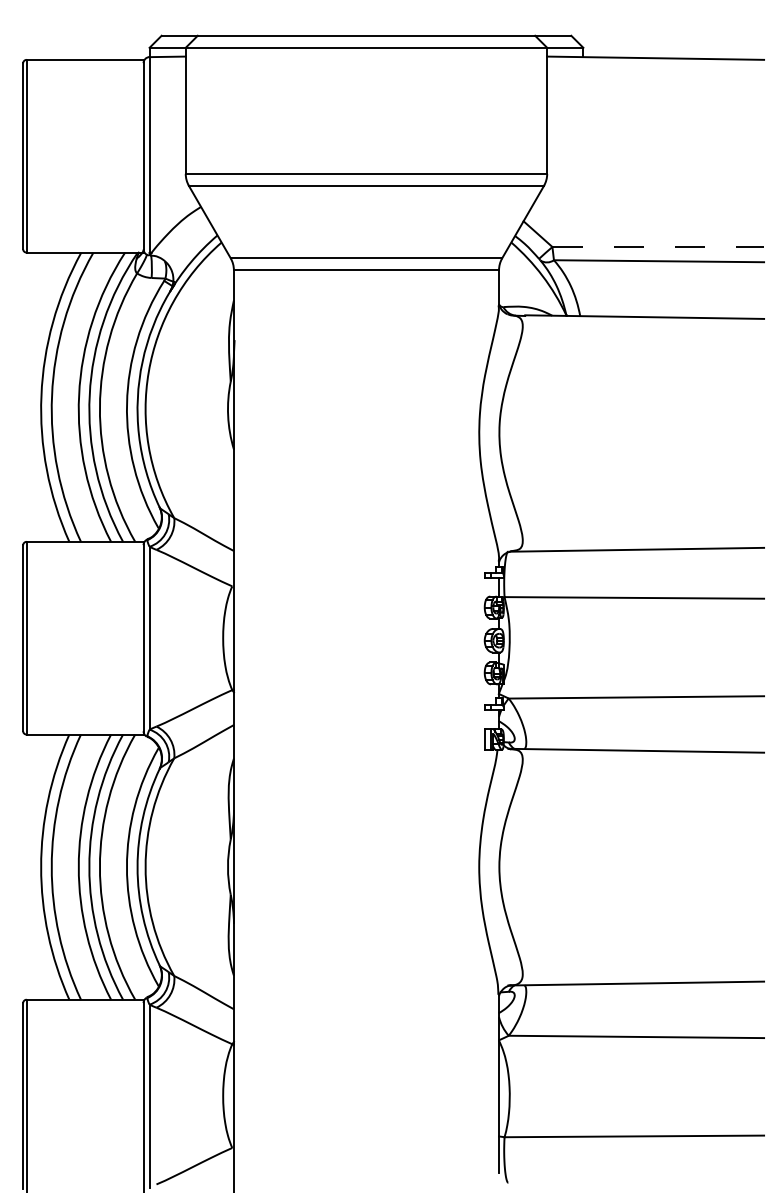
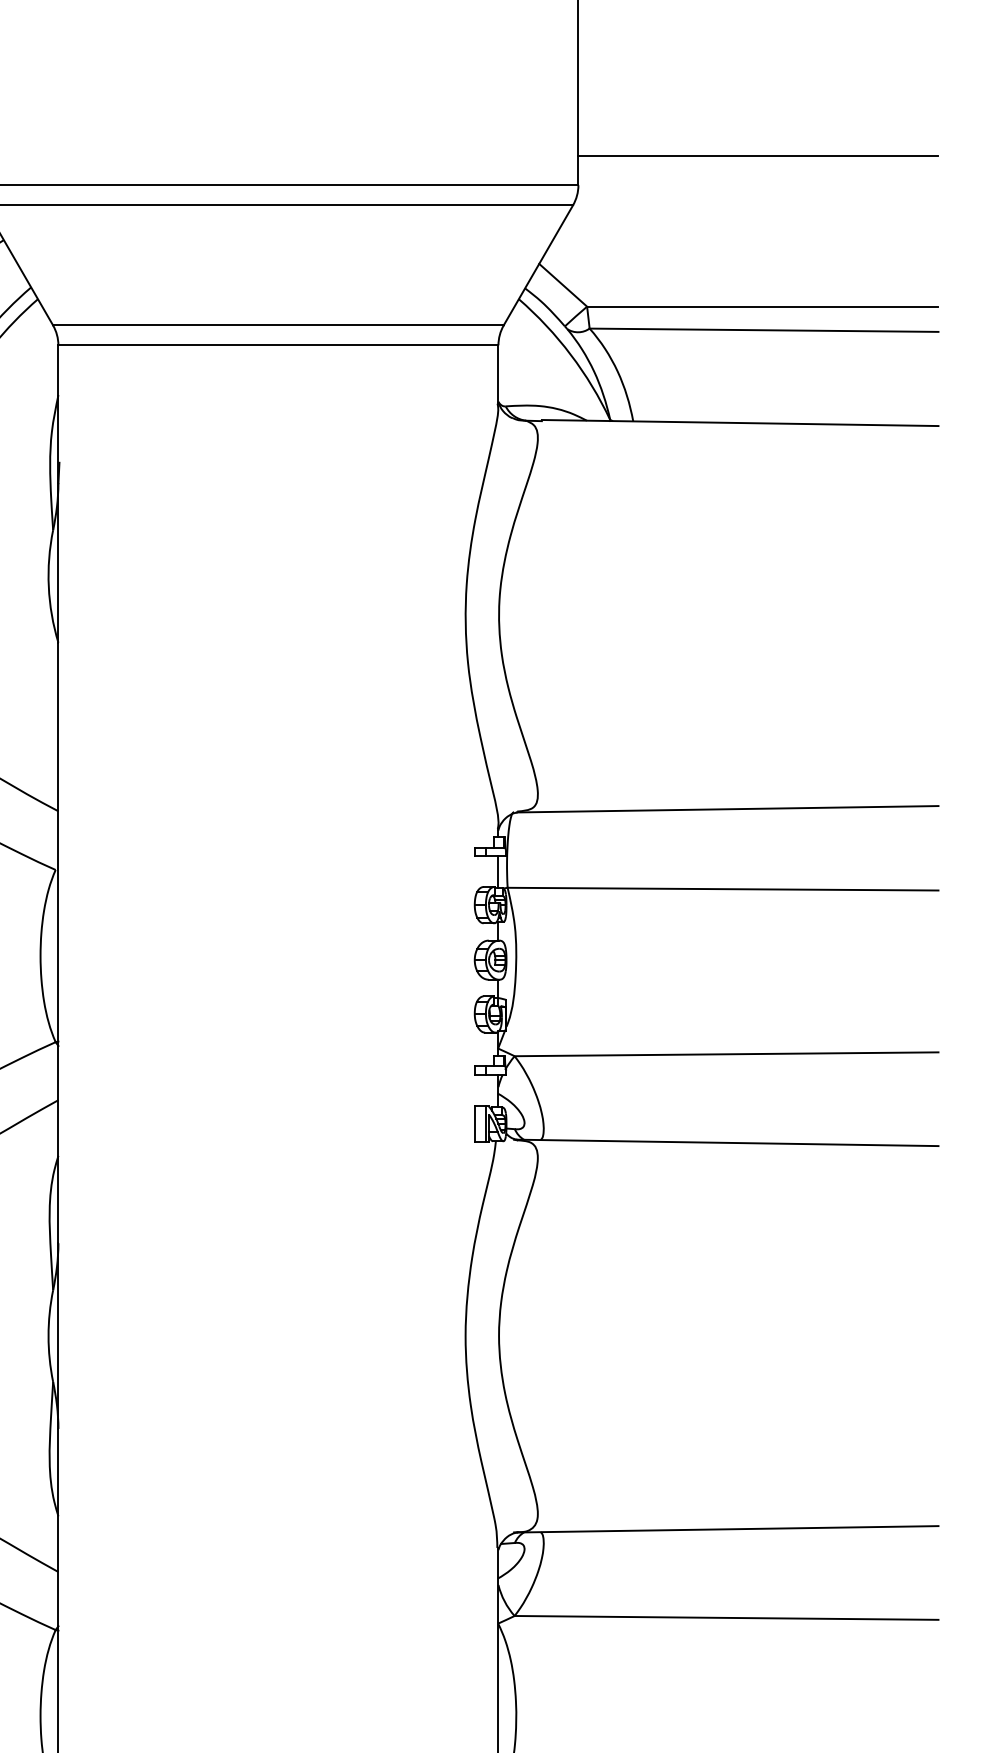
line: (655, 156) -> (758, 156), added
line: (658, 247) -> (763, 307), dashed -> solid

